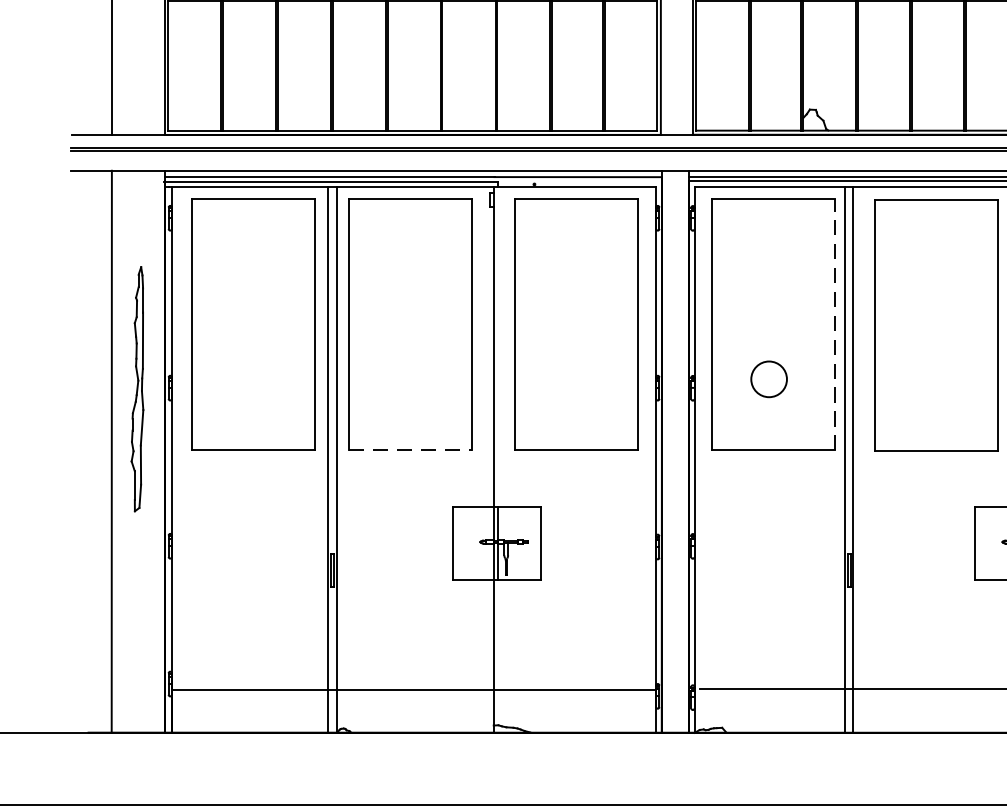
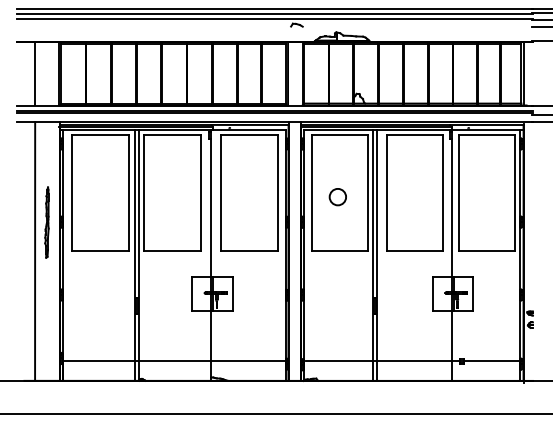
line: (835, 323) -> (368, 192), dashed -> solid
circle: (768, 380) -> (337, 197), moved
part: (136, 388) -> (46, 222), size x0.62
line: (412, 449) -> (173, 250), dashed -> solid

